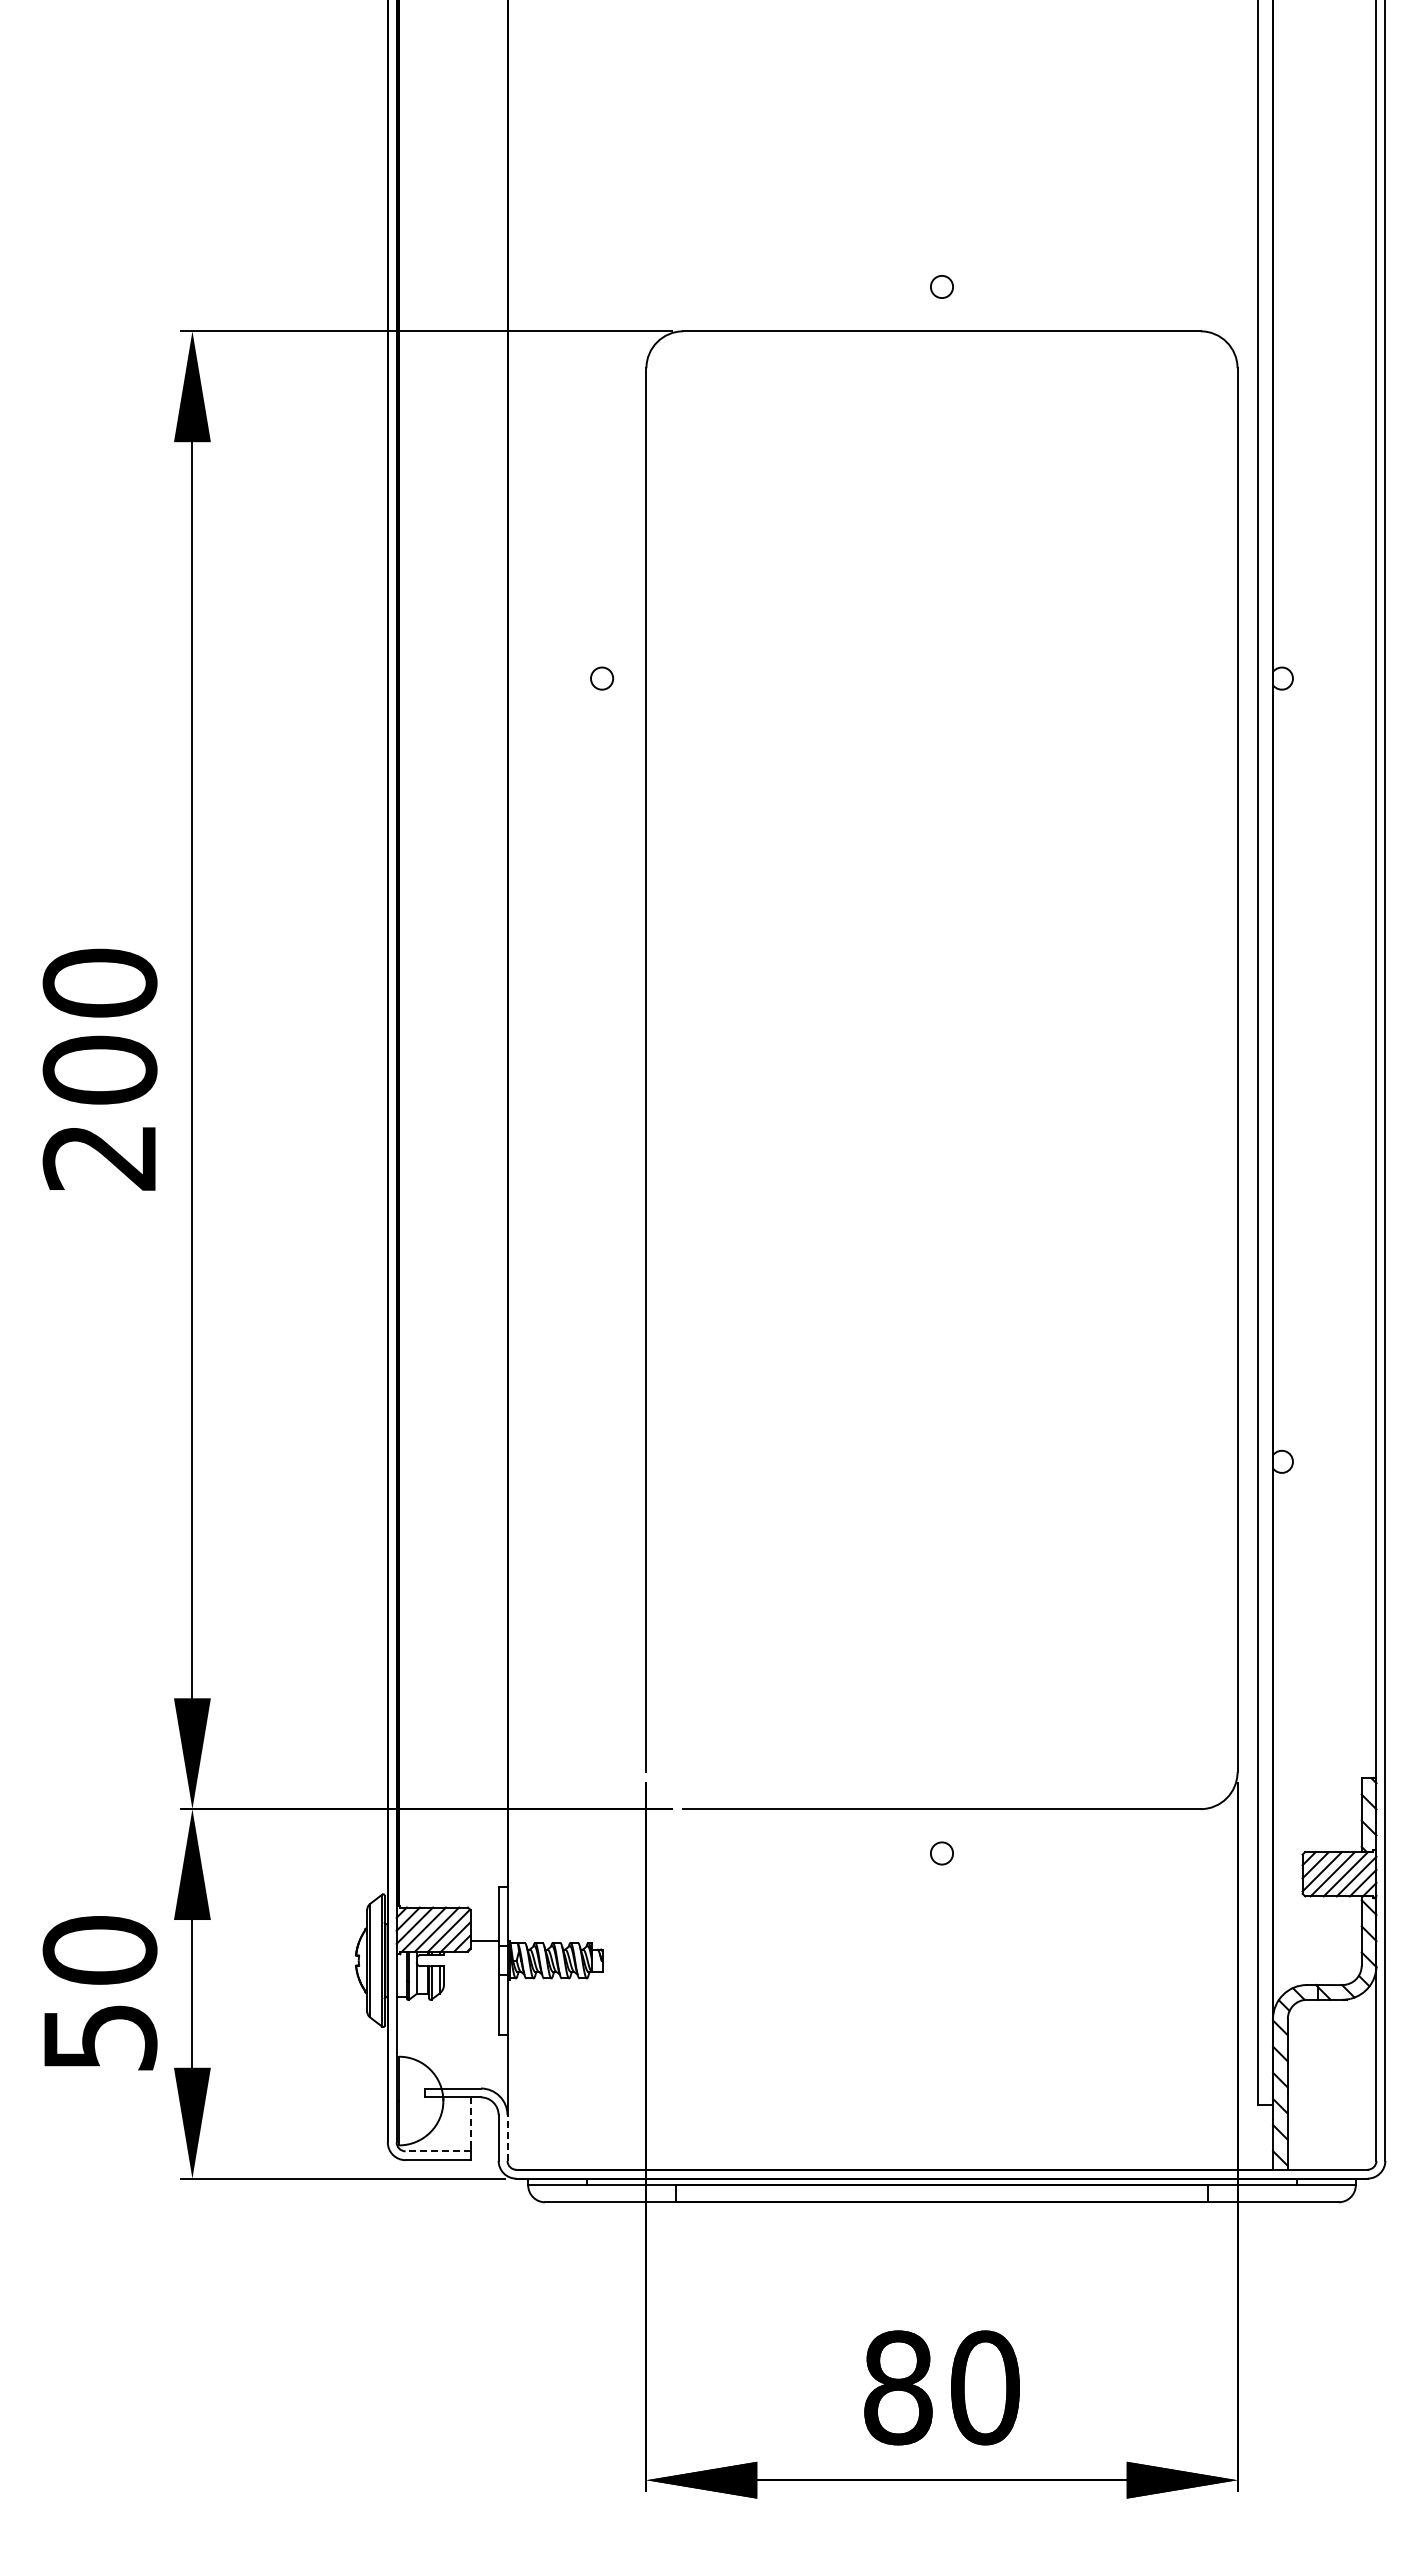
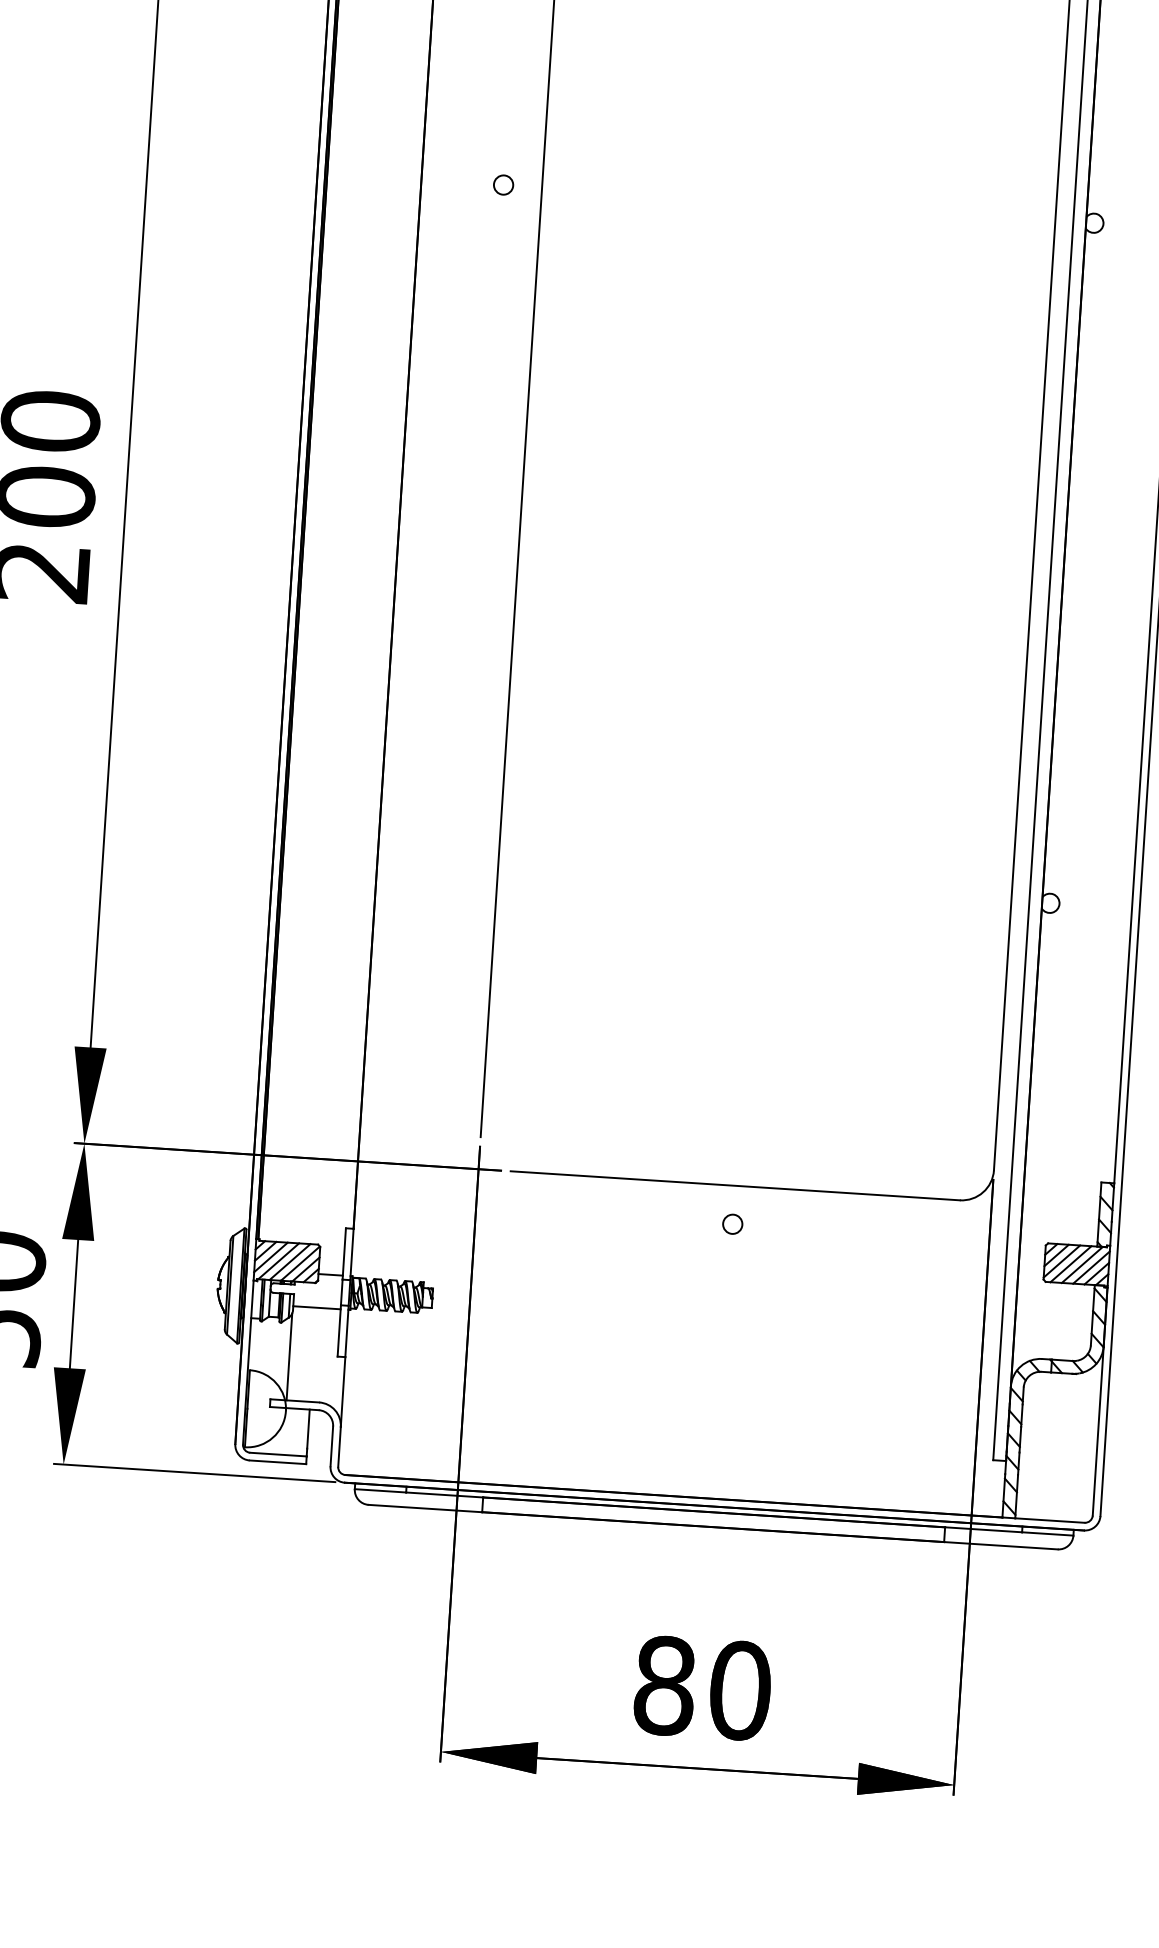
line: (471, 1980) -> (317, 1308), added
line: (443, 2038) -> (289, 1356), added
line: (470, 2119) -> (308, 1428), dashed -> solid
line: (507, 2138) -> (339, 1447), dashed -> solid
line: (438, 2151) -> (278, 1454), dashed -> solid

